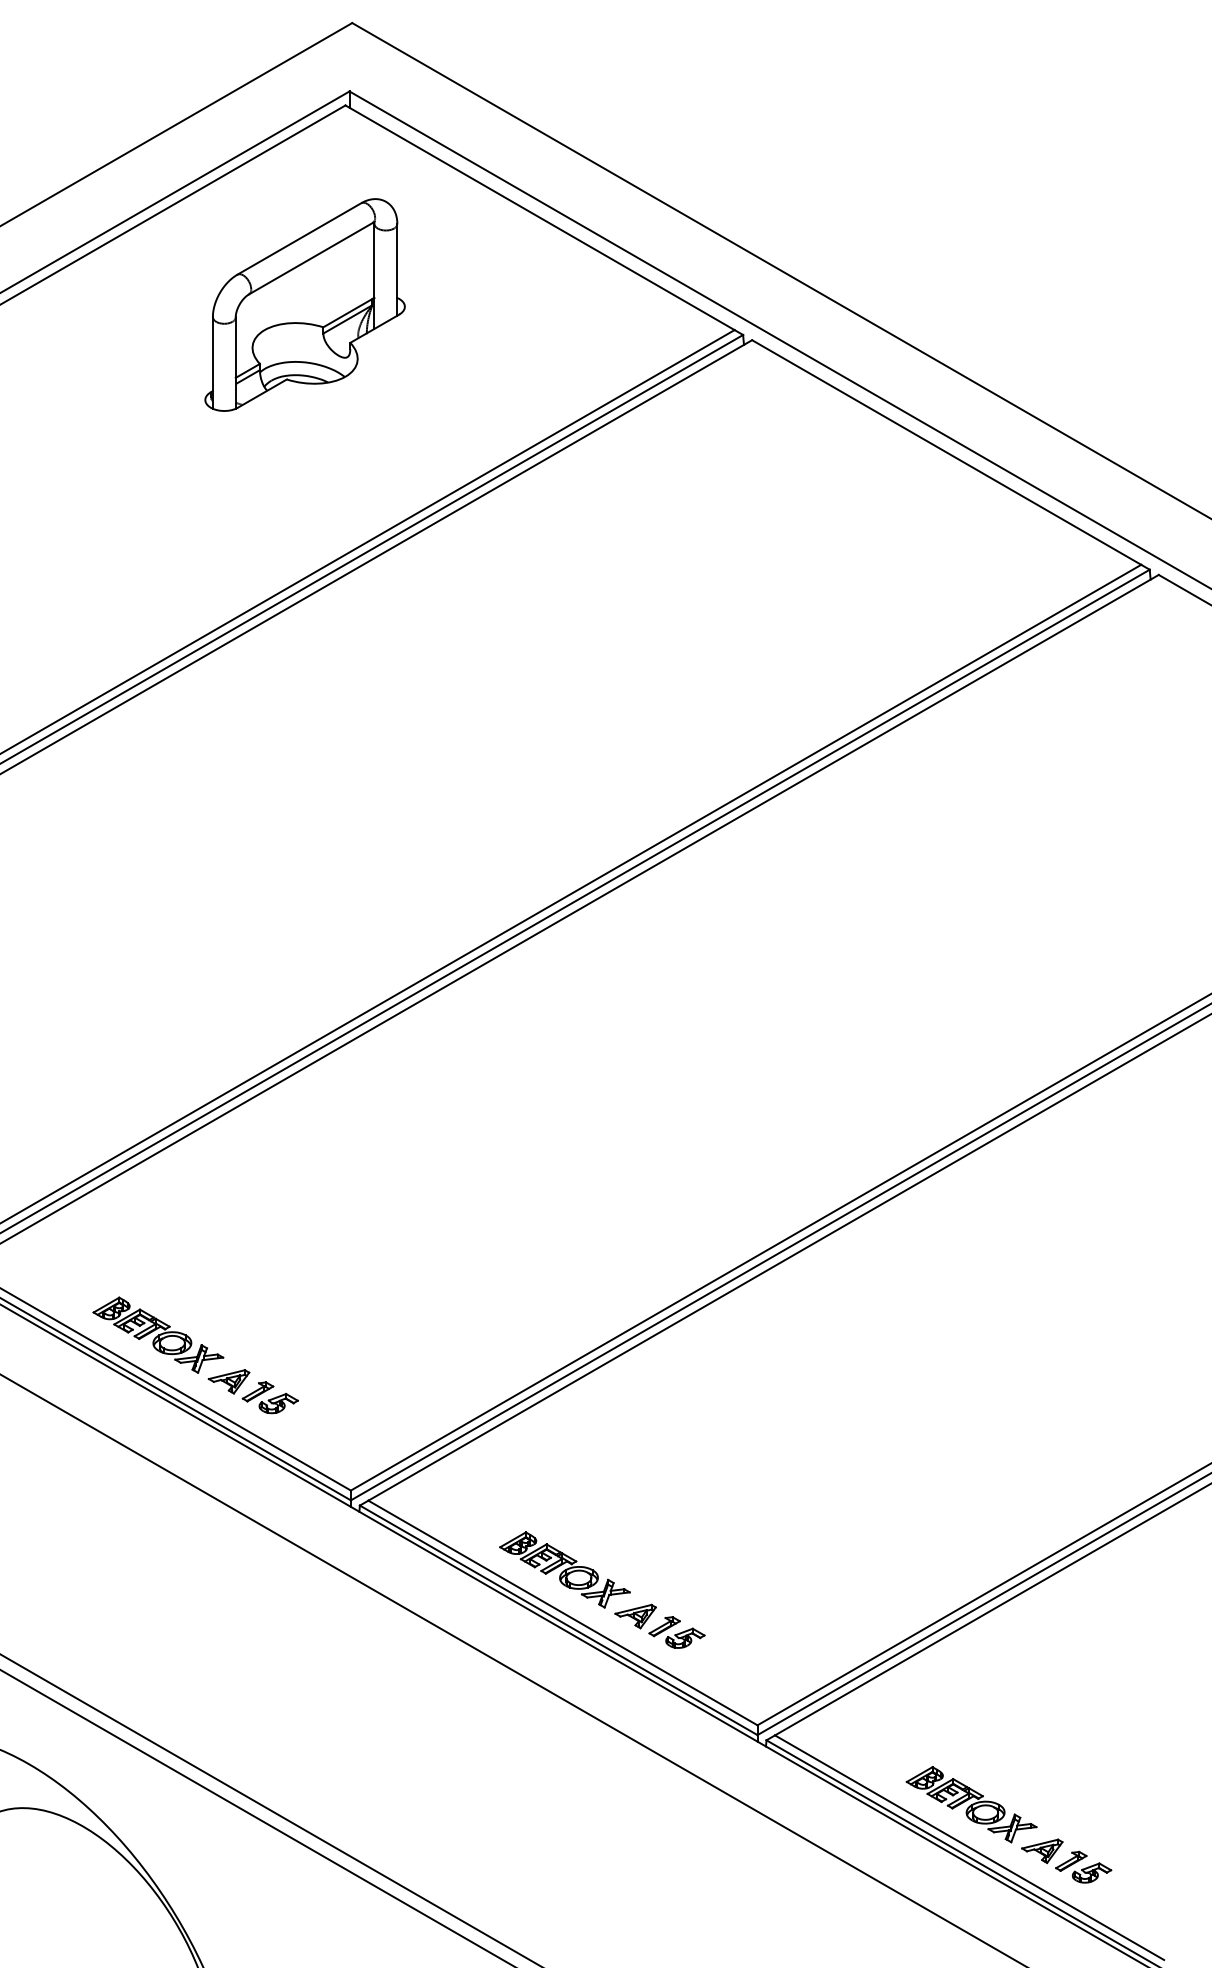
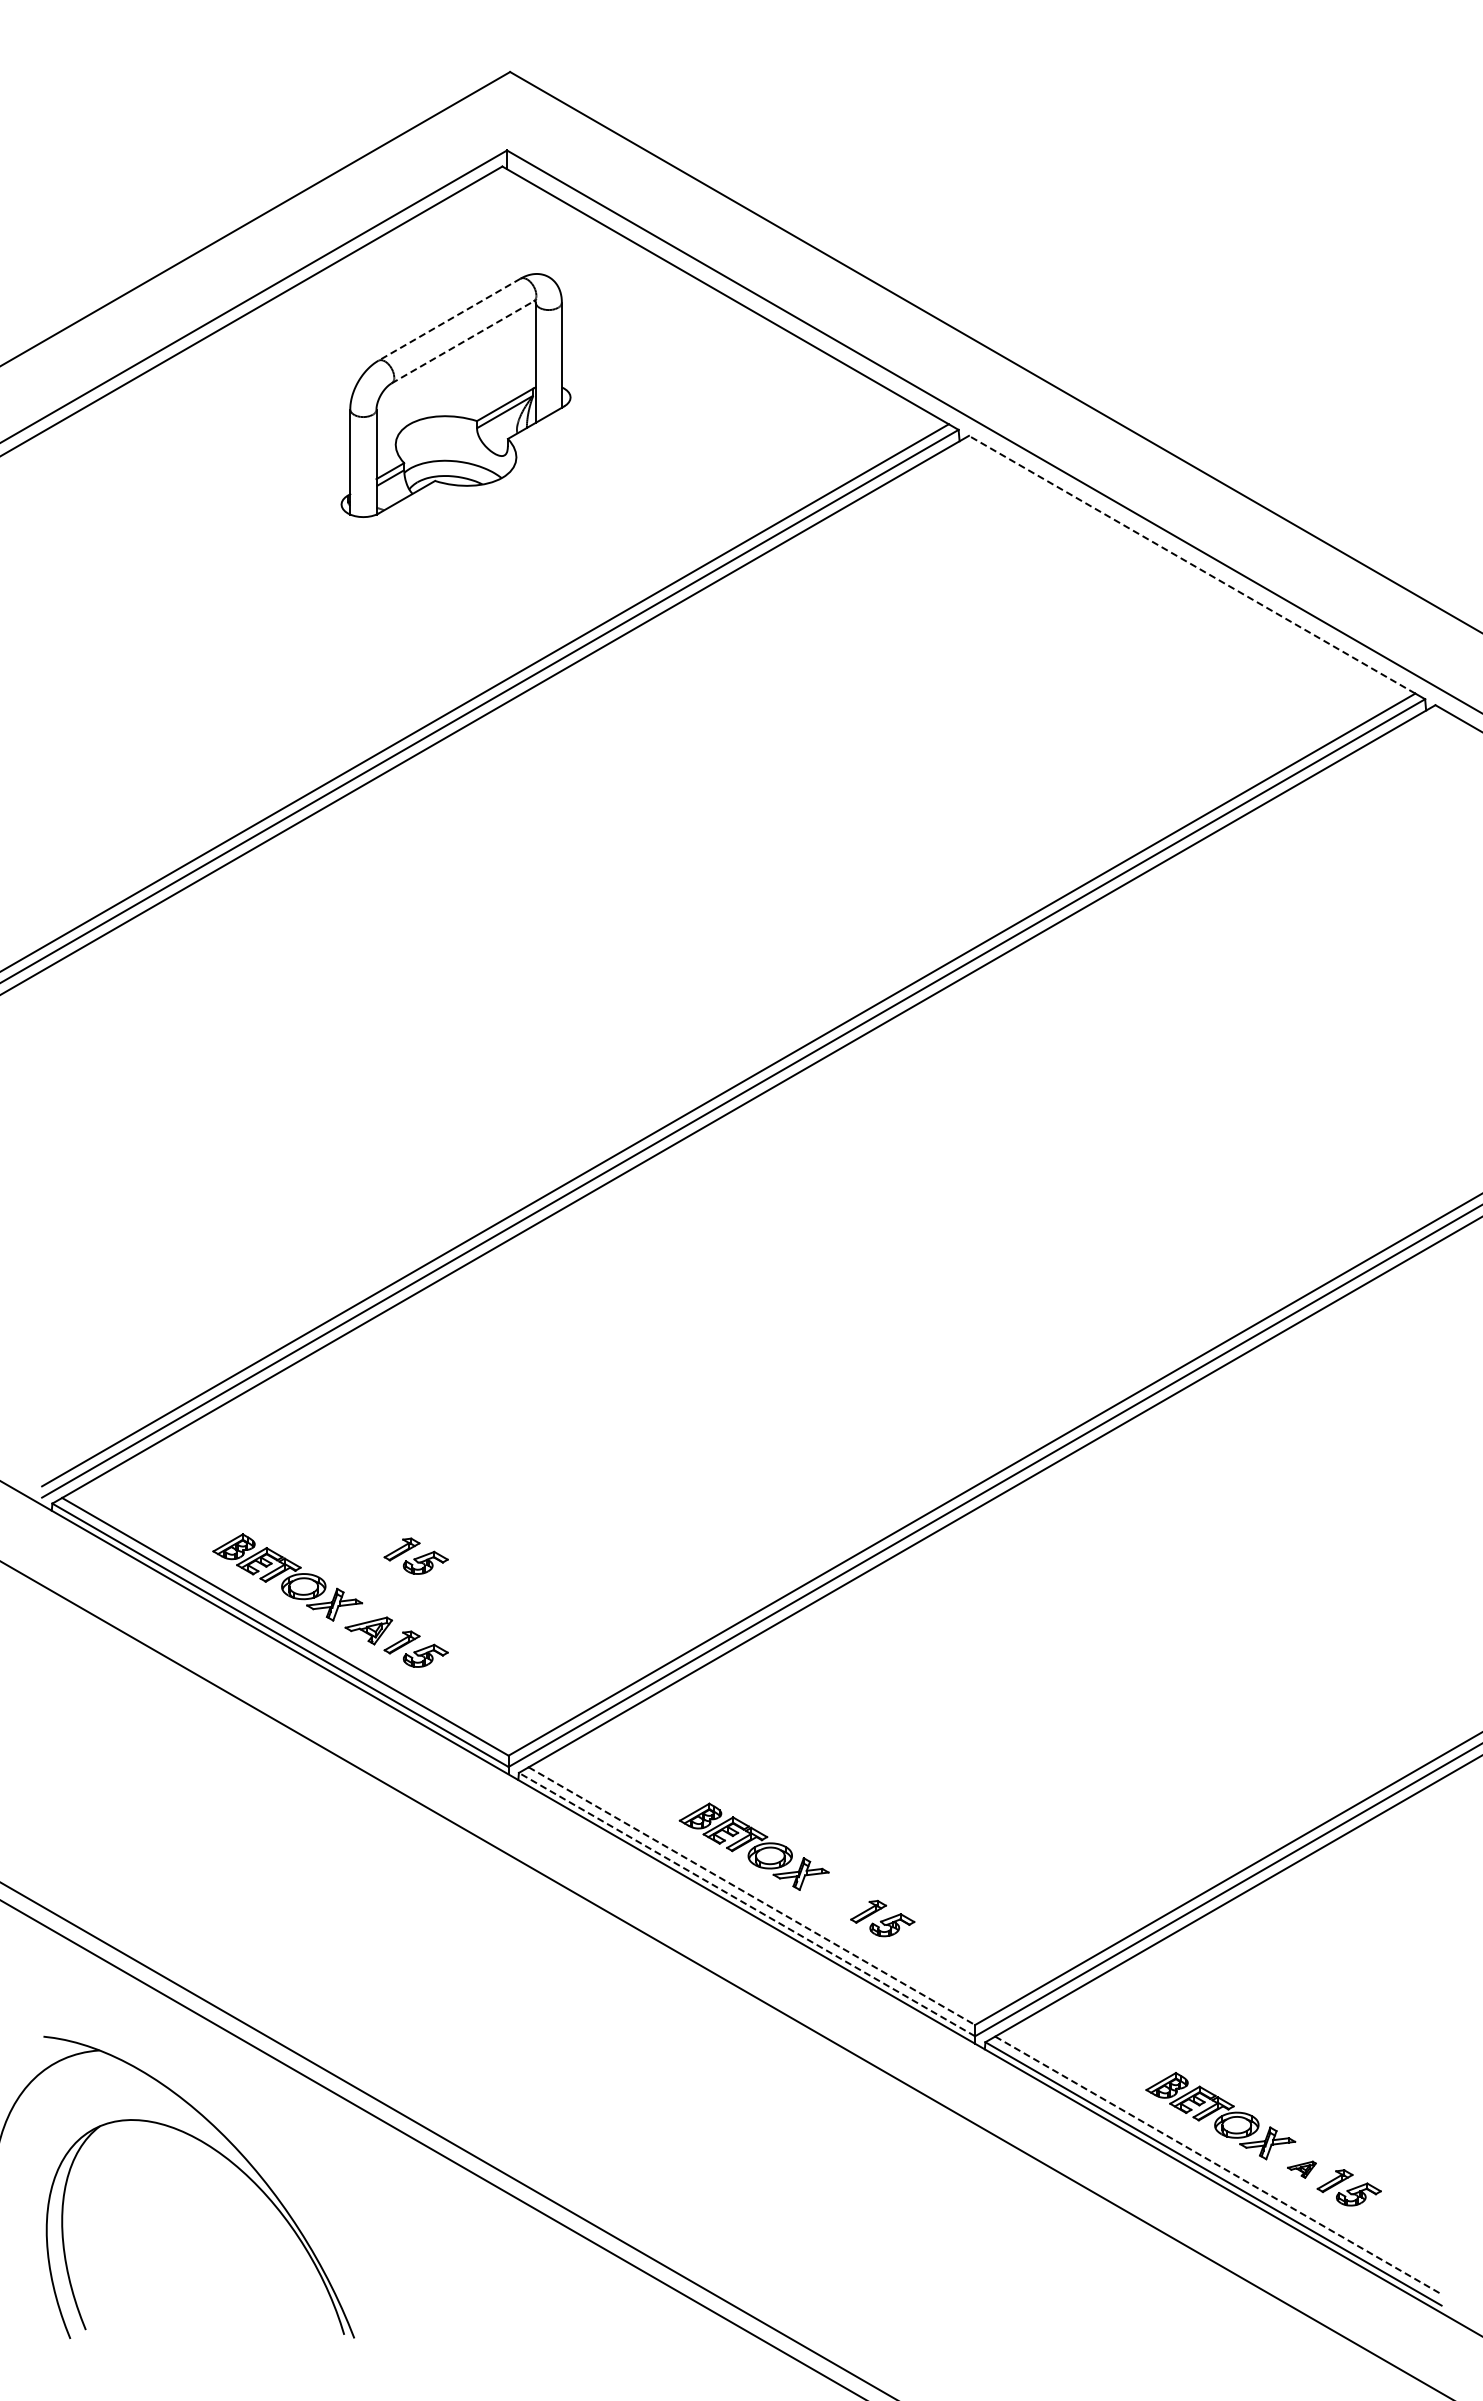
line: (299, 238) -> (449, 319), solid -> dashed
line: (311, 258) -> (463, 342), solid -> dashed
line: (946, 452) -> (1192, 564), solid -> dashed
part: (269, 1316) -> (415, 1555), added
line: (562, 1613) -> (751, 1896), solid -> dashed
part: (635, 1615) -> (835, 1899), removed
line: (558, 1620) -> (746, 1904), solid -> dashed
line: (969, 1847) -> (1218, 2165), solid -> dashed
part: (1041, 1851) -> (1301, 2169), size x0.6

